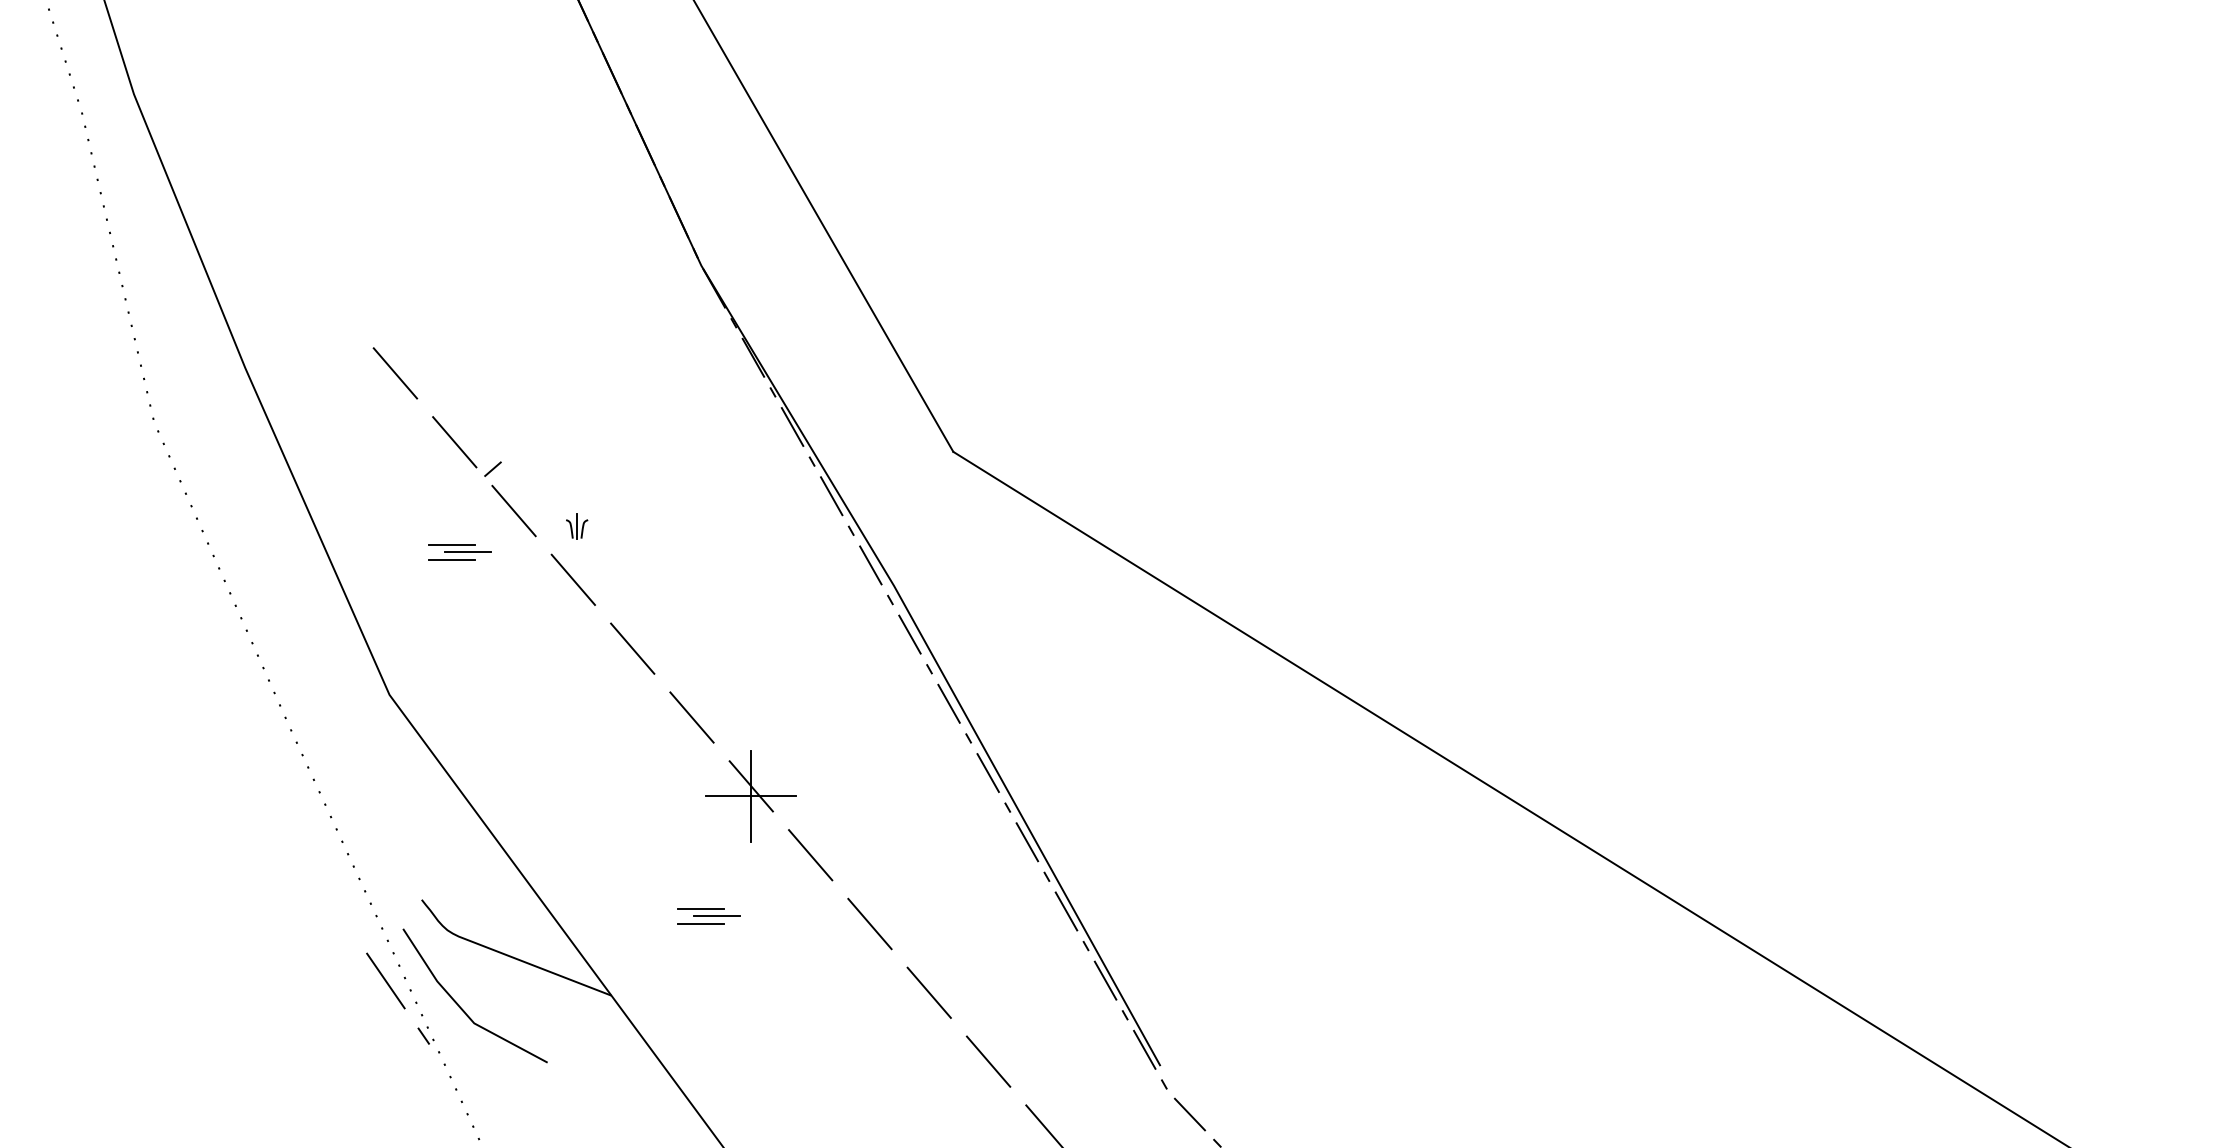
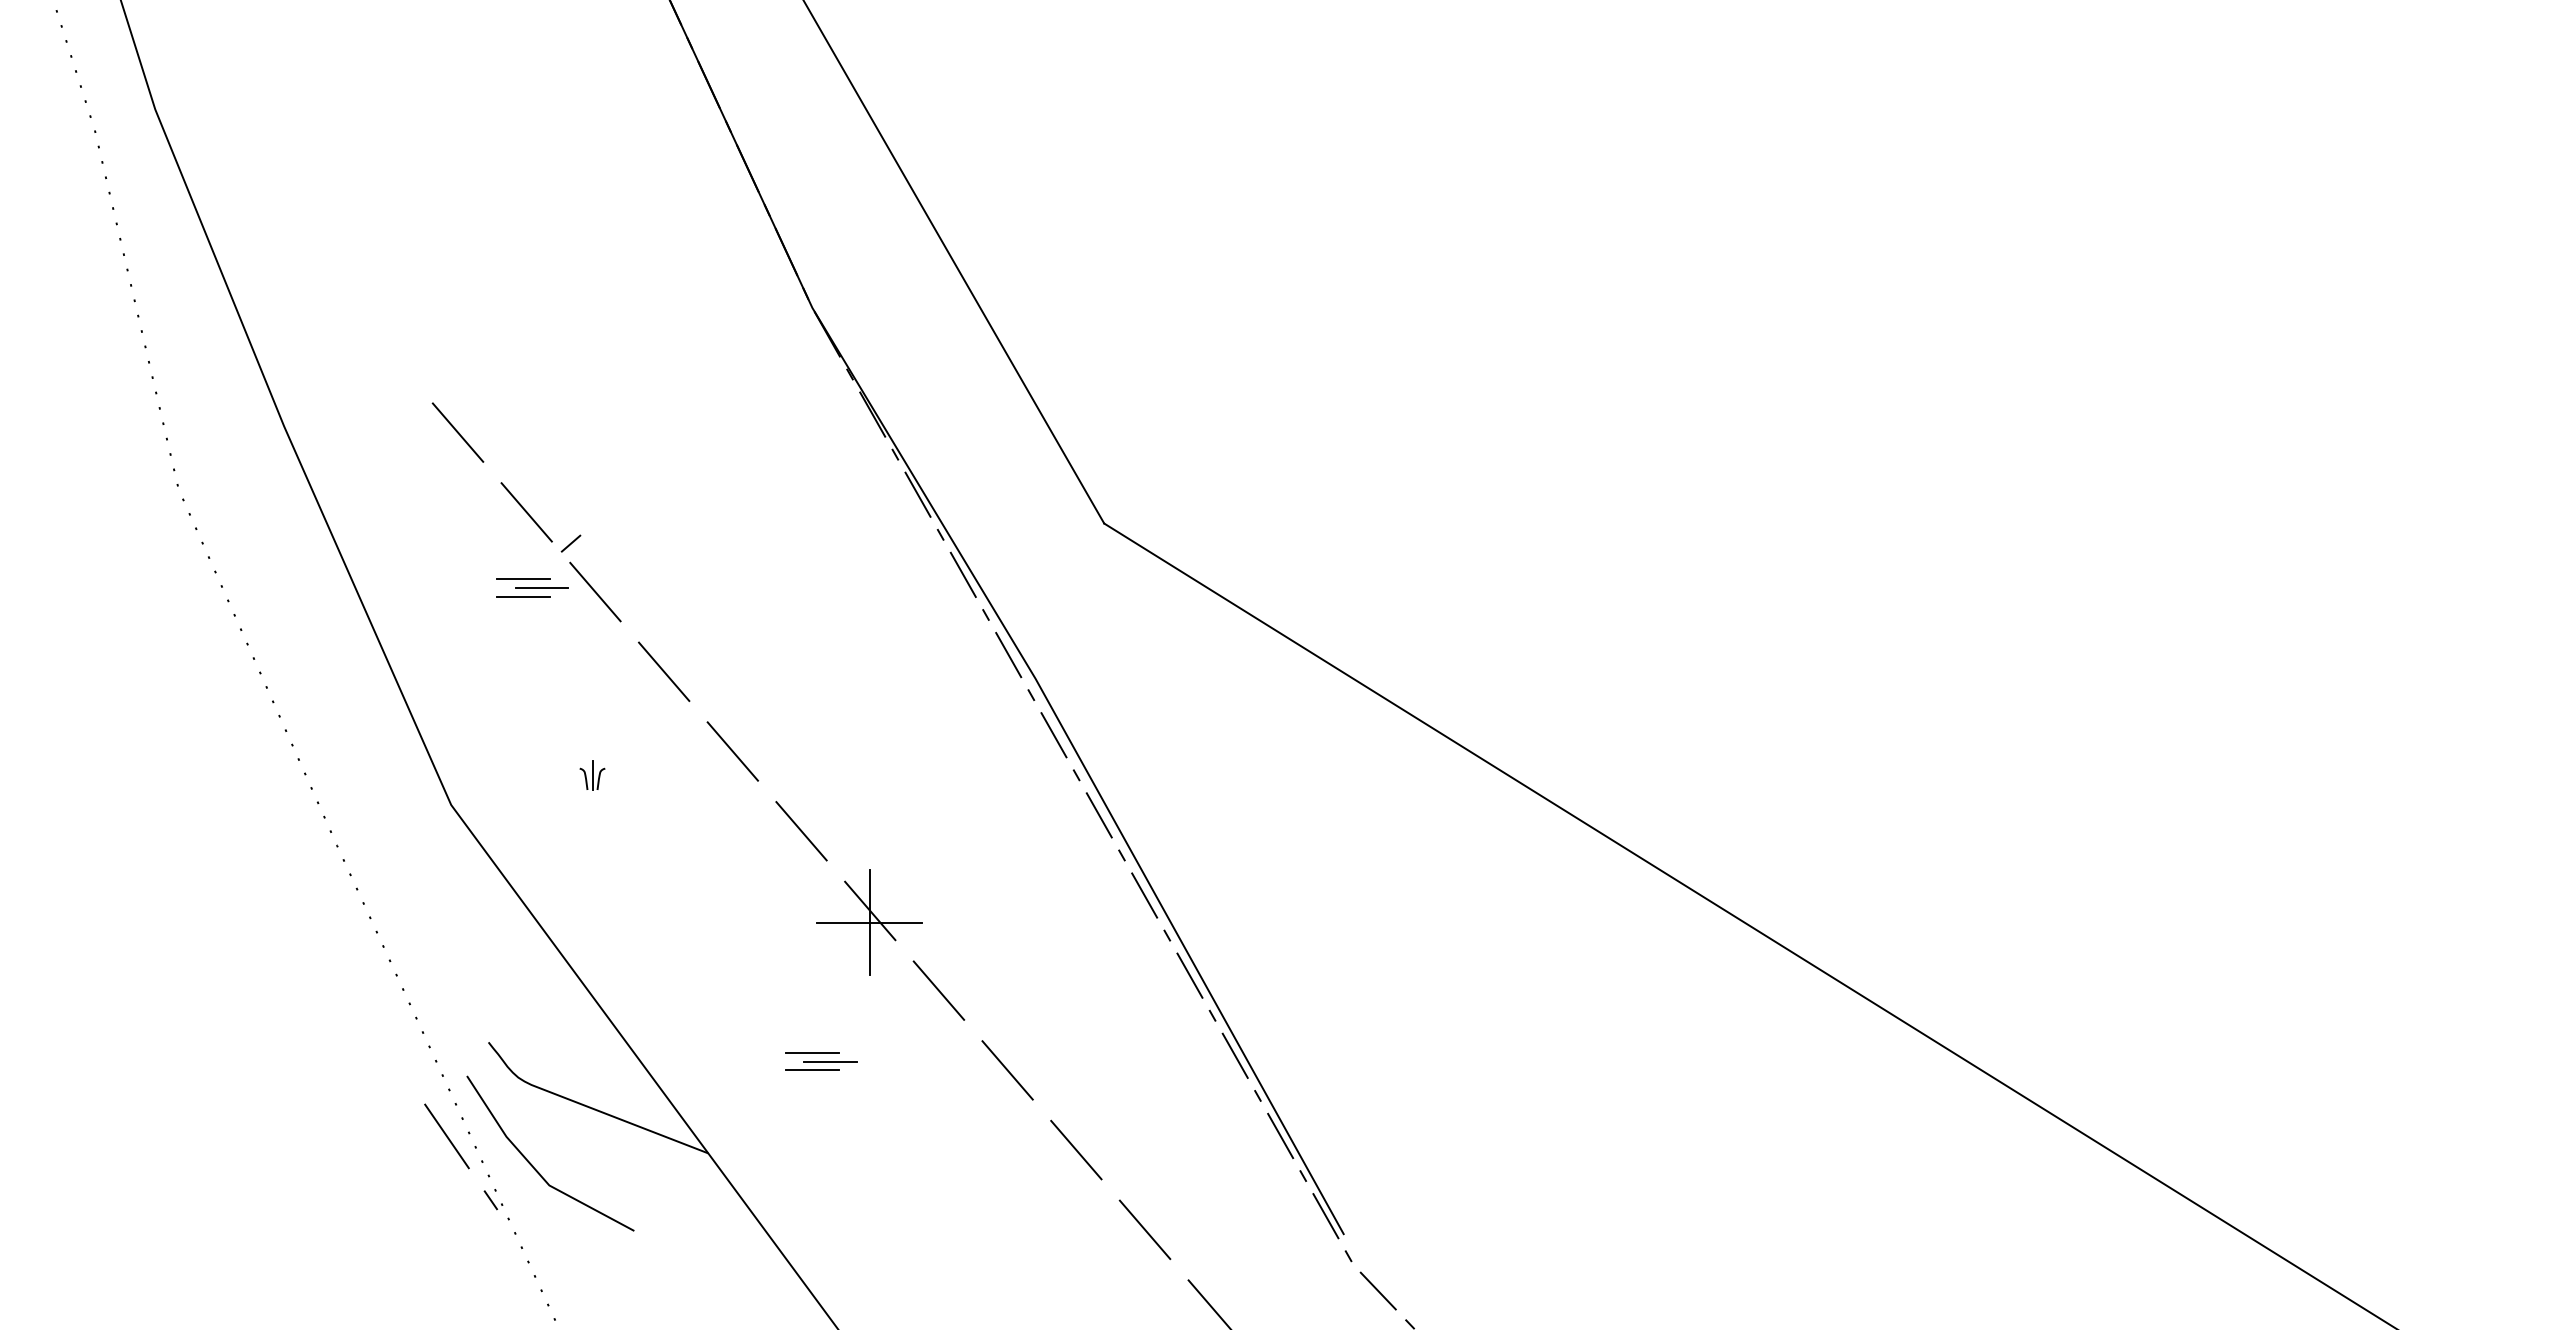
part: (577, 526) -> (592, 775), moved
part: (459, 551) -> (532, 587), moved

